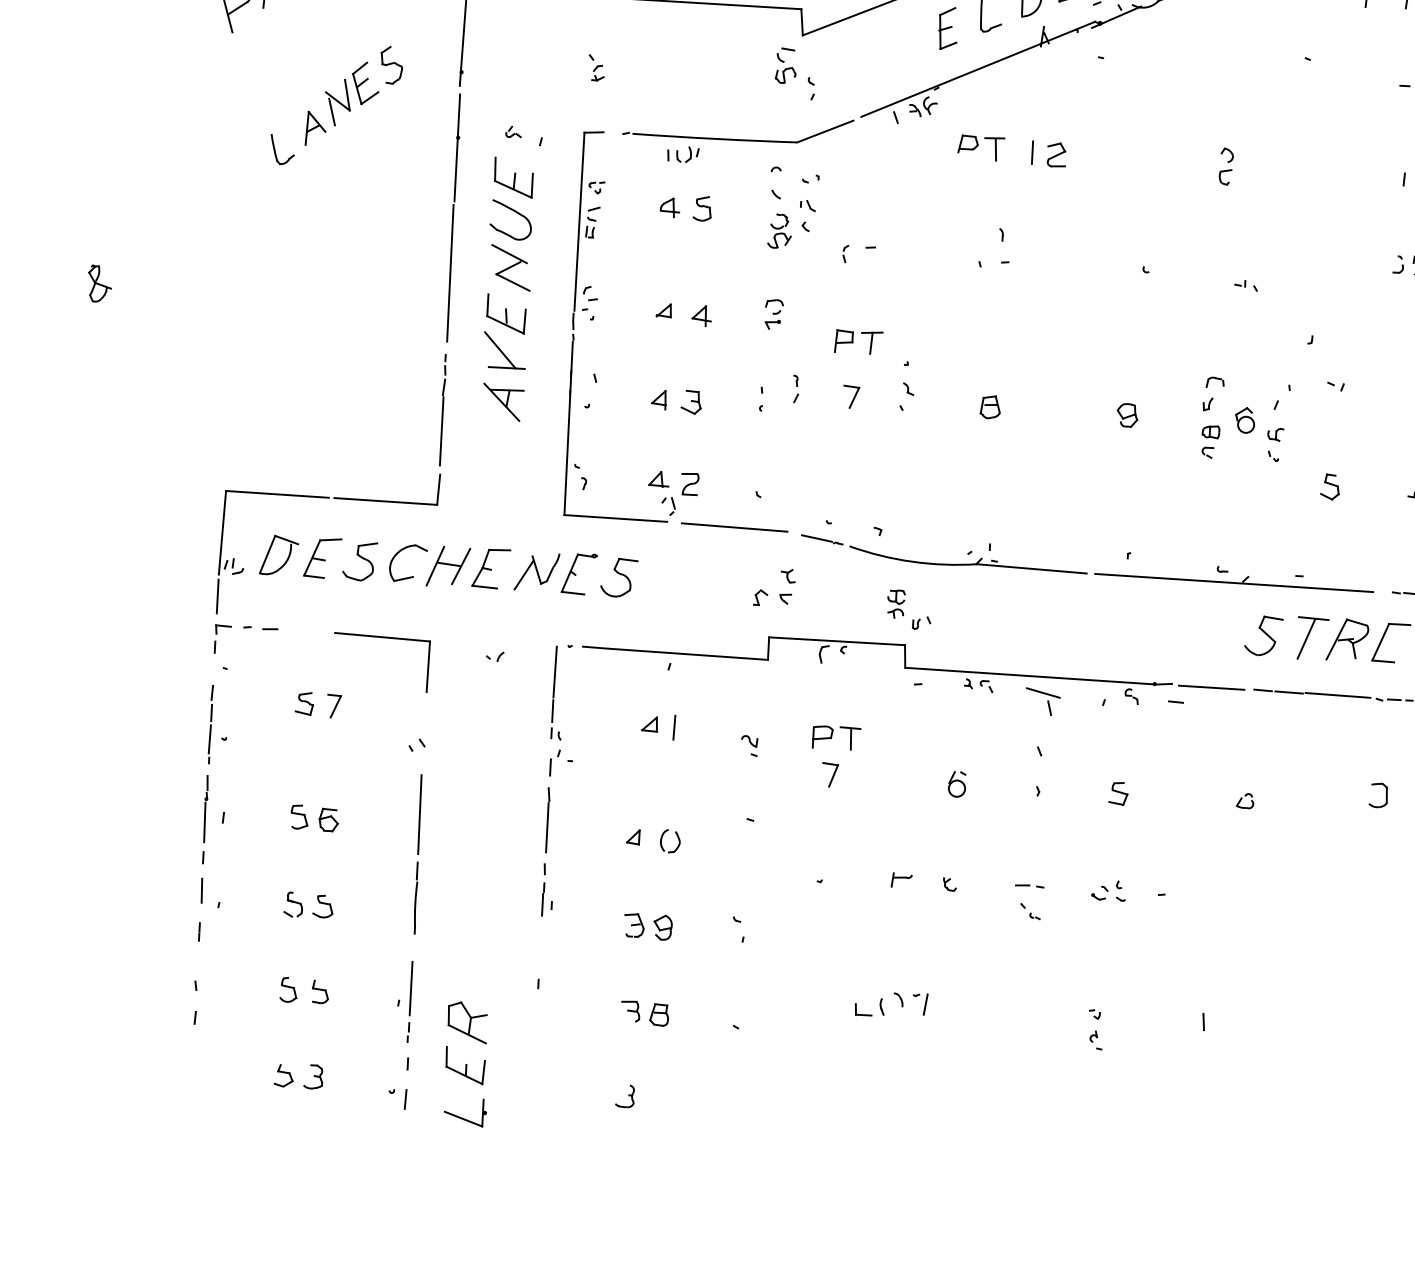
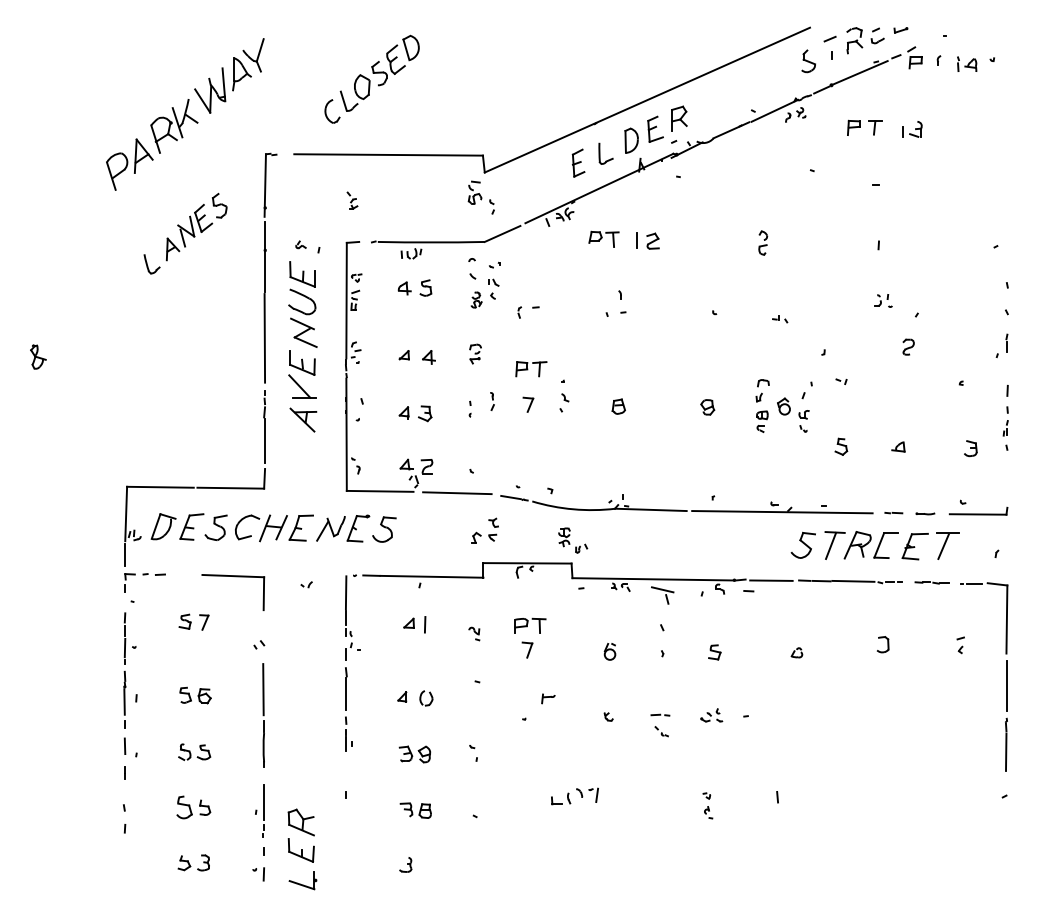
part: (779, 230) -> (476, 299), size x0.7
part: (901, 879) -> (548, 698), moved
part: (288, 989) -> (184, 807), size x1.4

